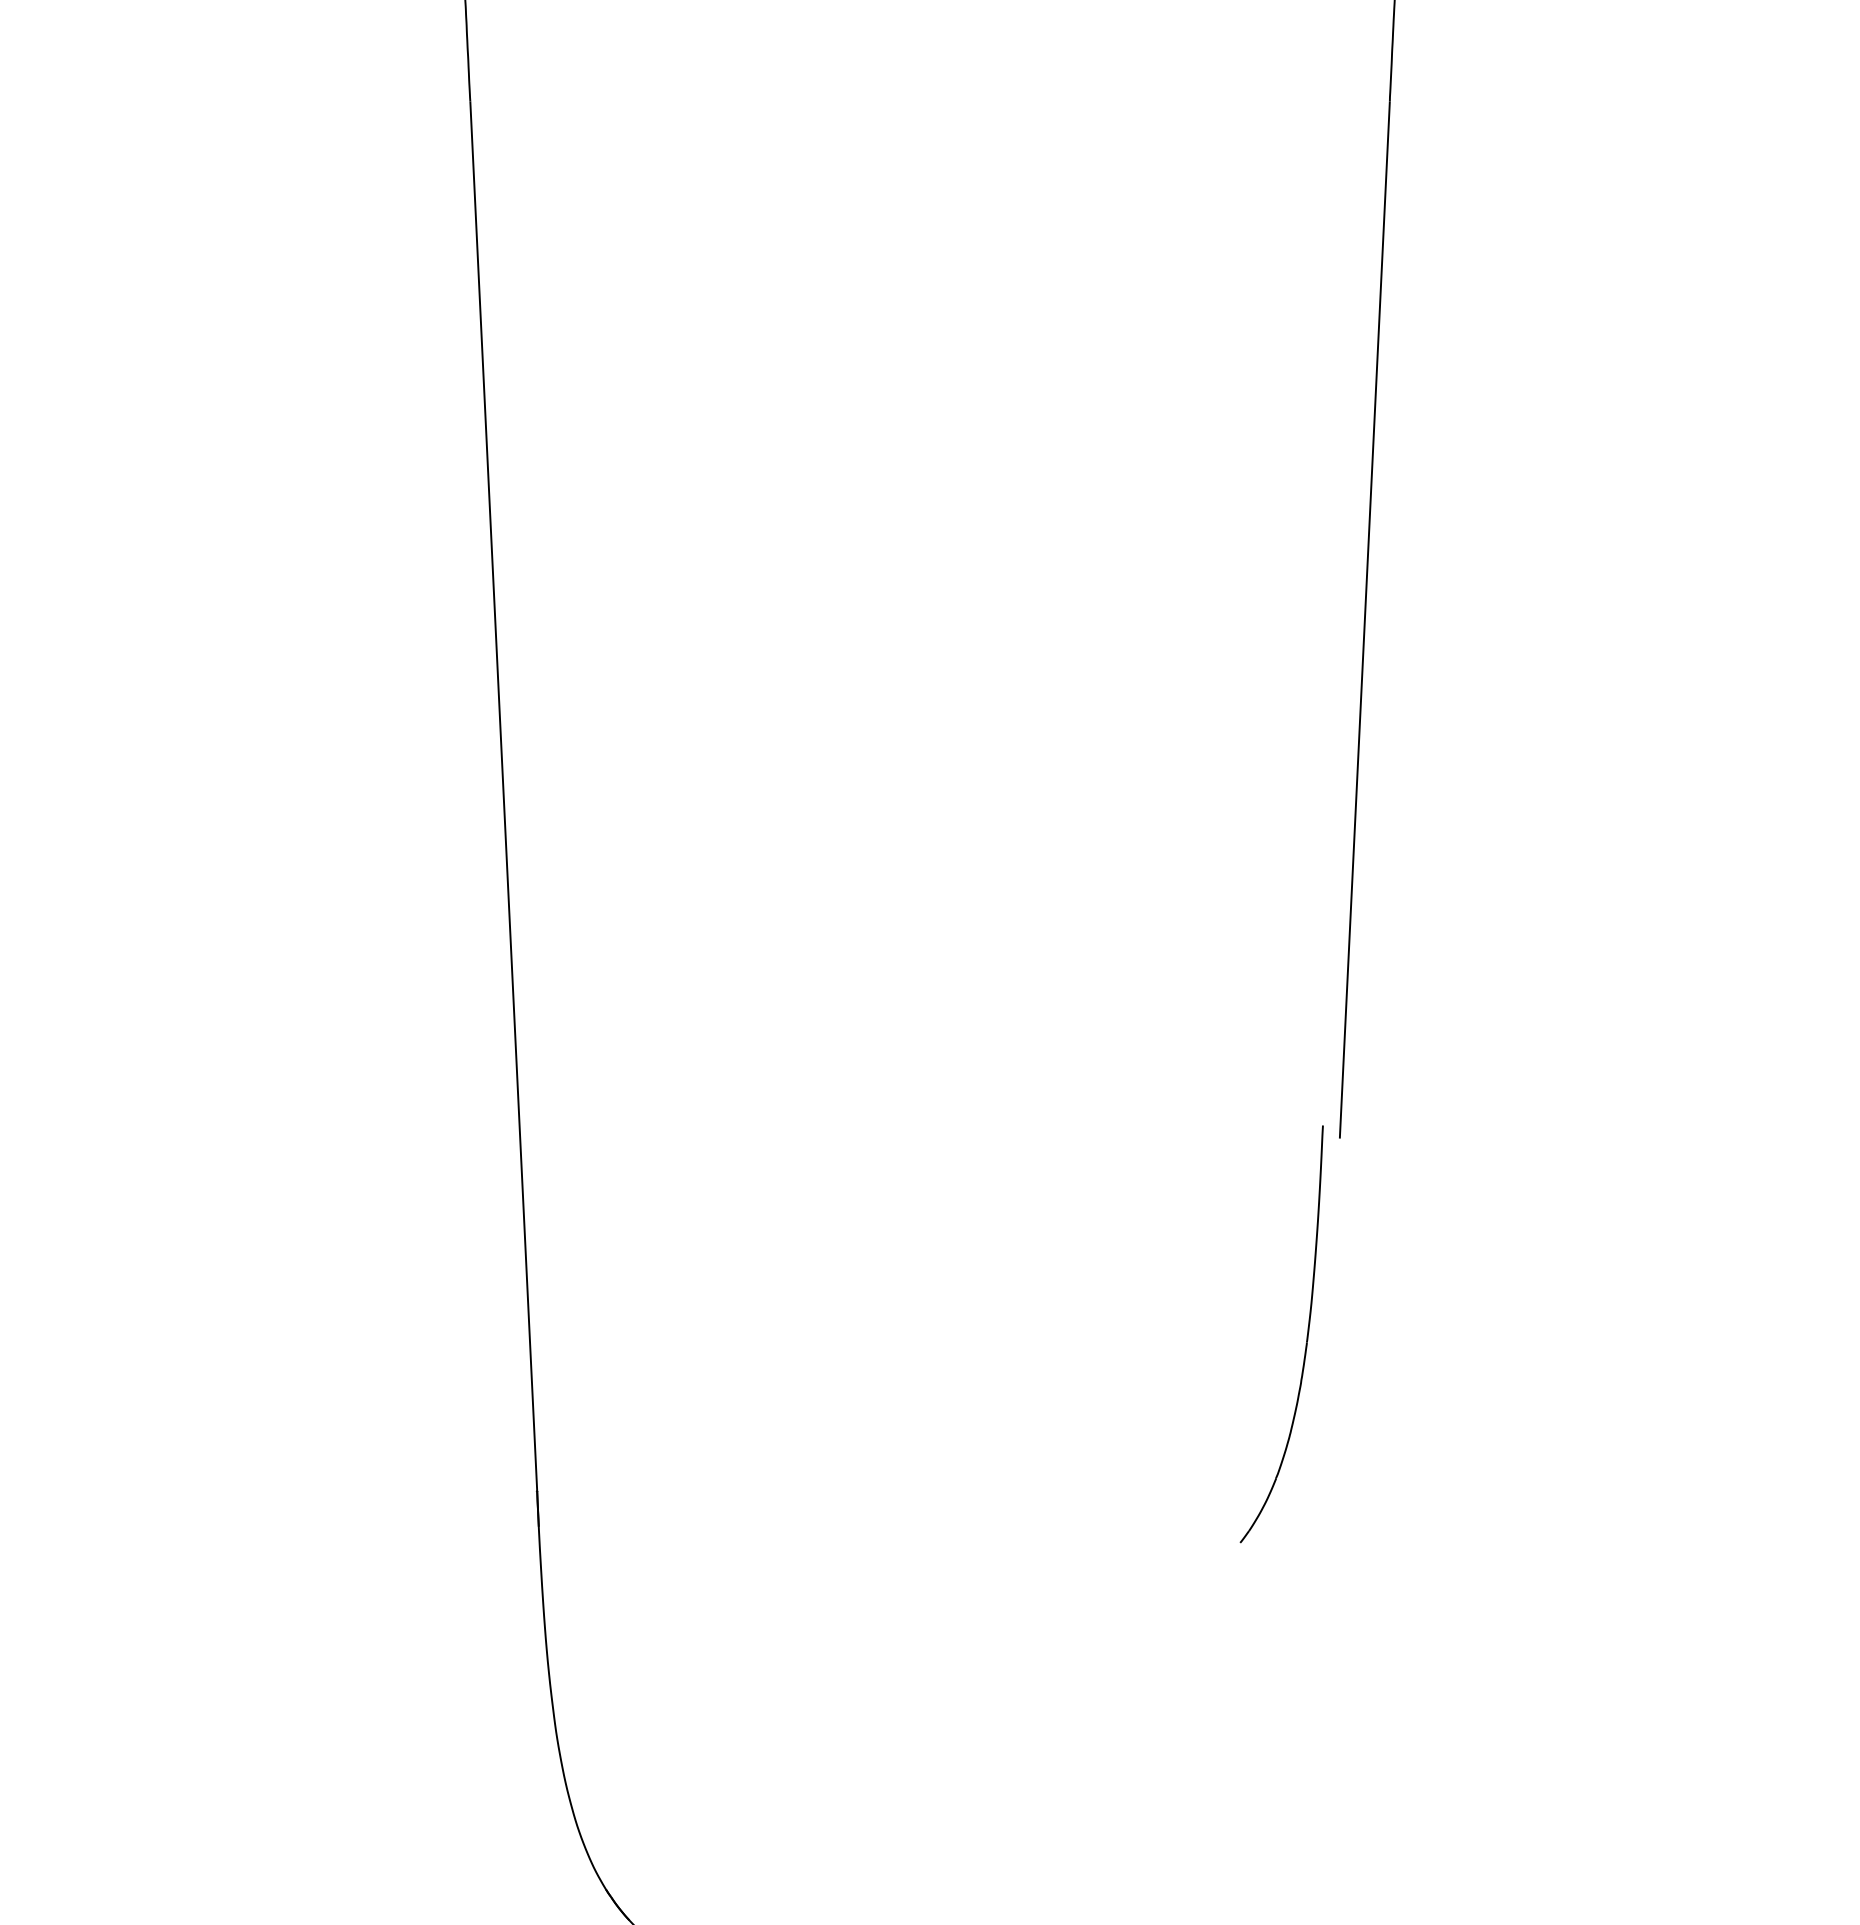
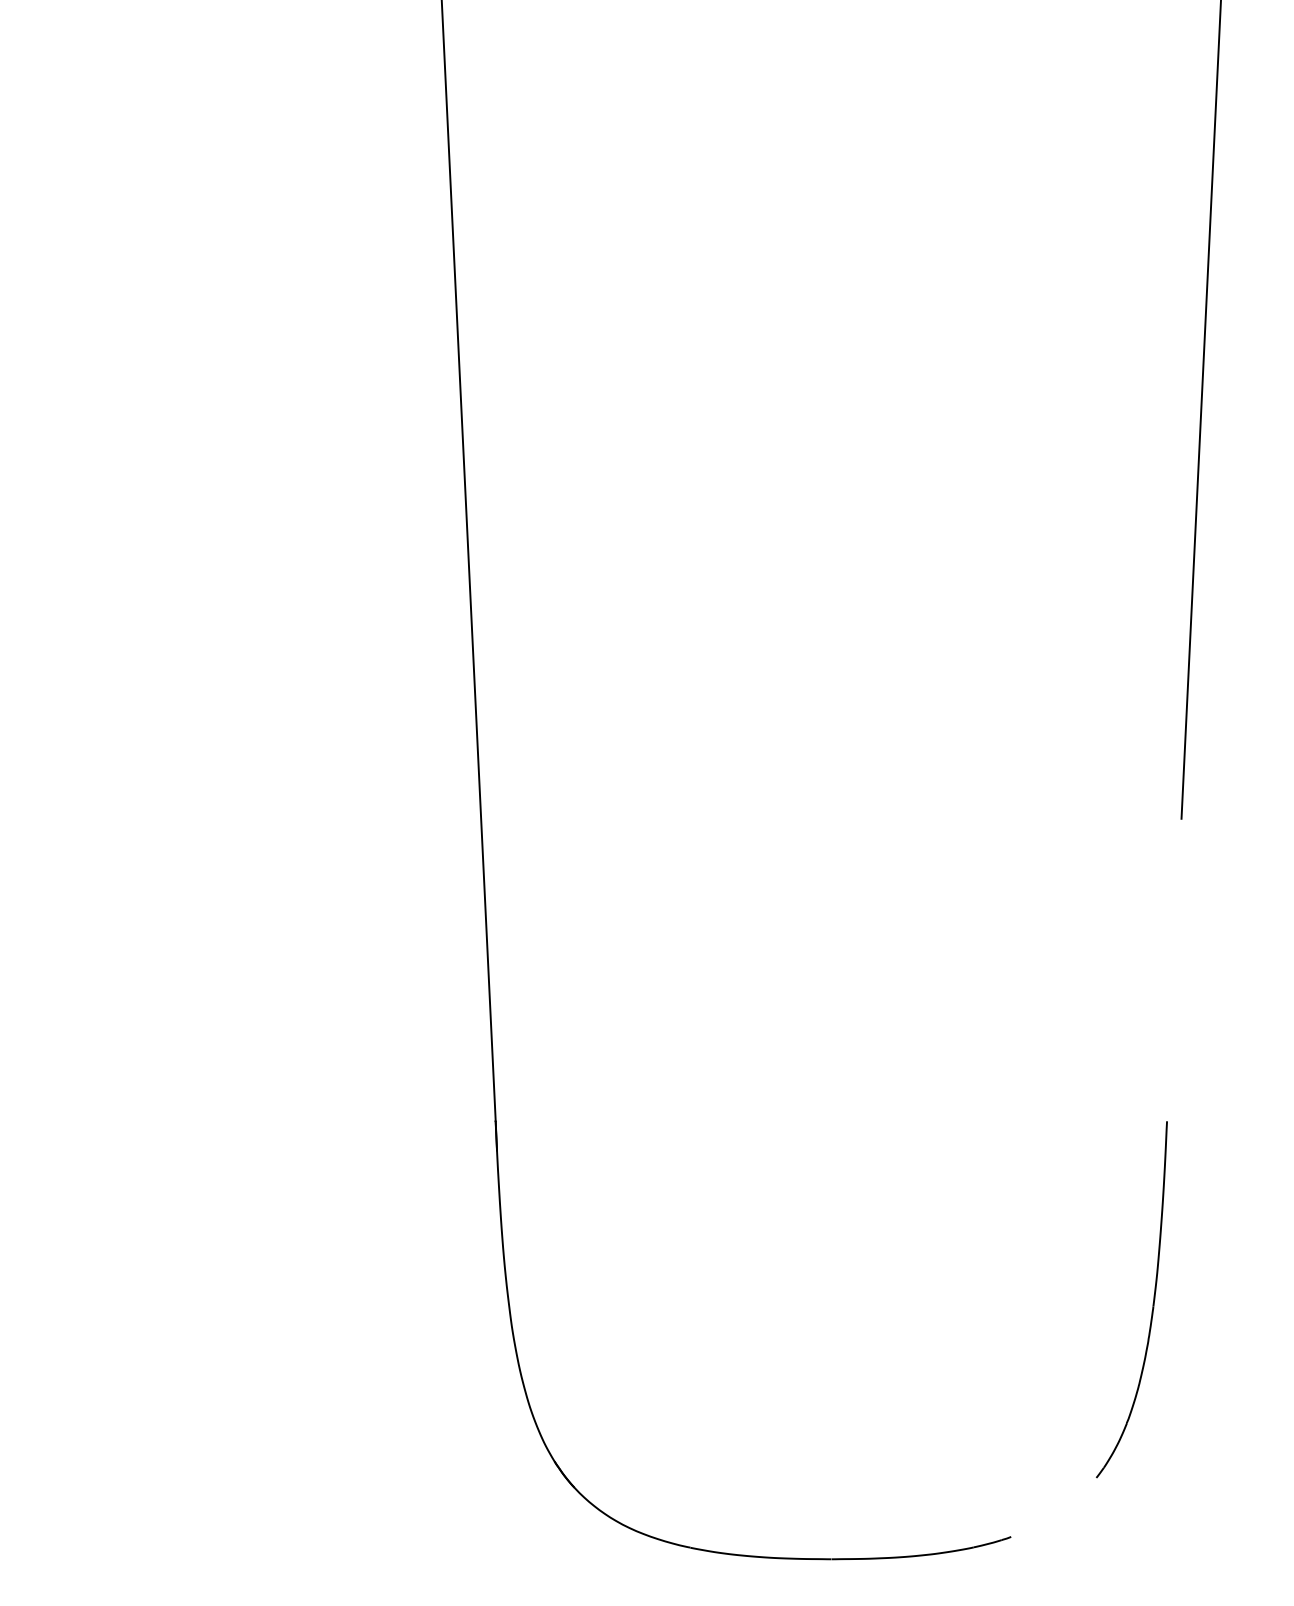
part: (1306, 1335) -> (1152, 1300), moved

